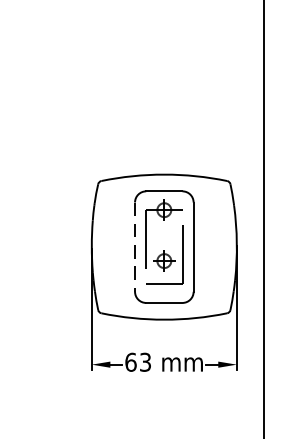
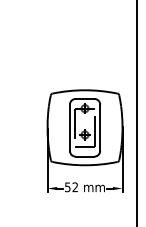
line: (134, 248) -> (69, 128), dashed -> solid
text: (138, 362) -> (71, 187), 63 -> 52

